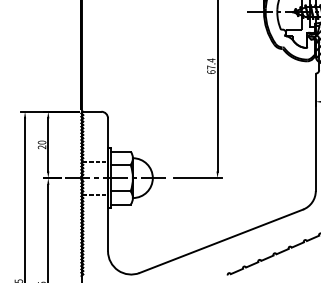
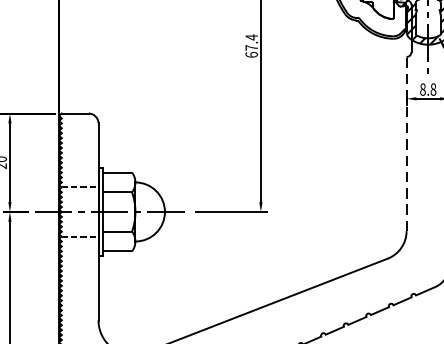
line: (315, 132) -> (406, 144), solid -> dashed

